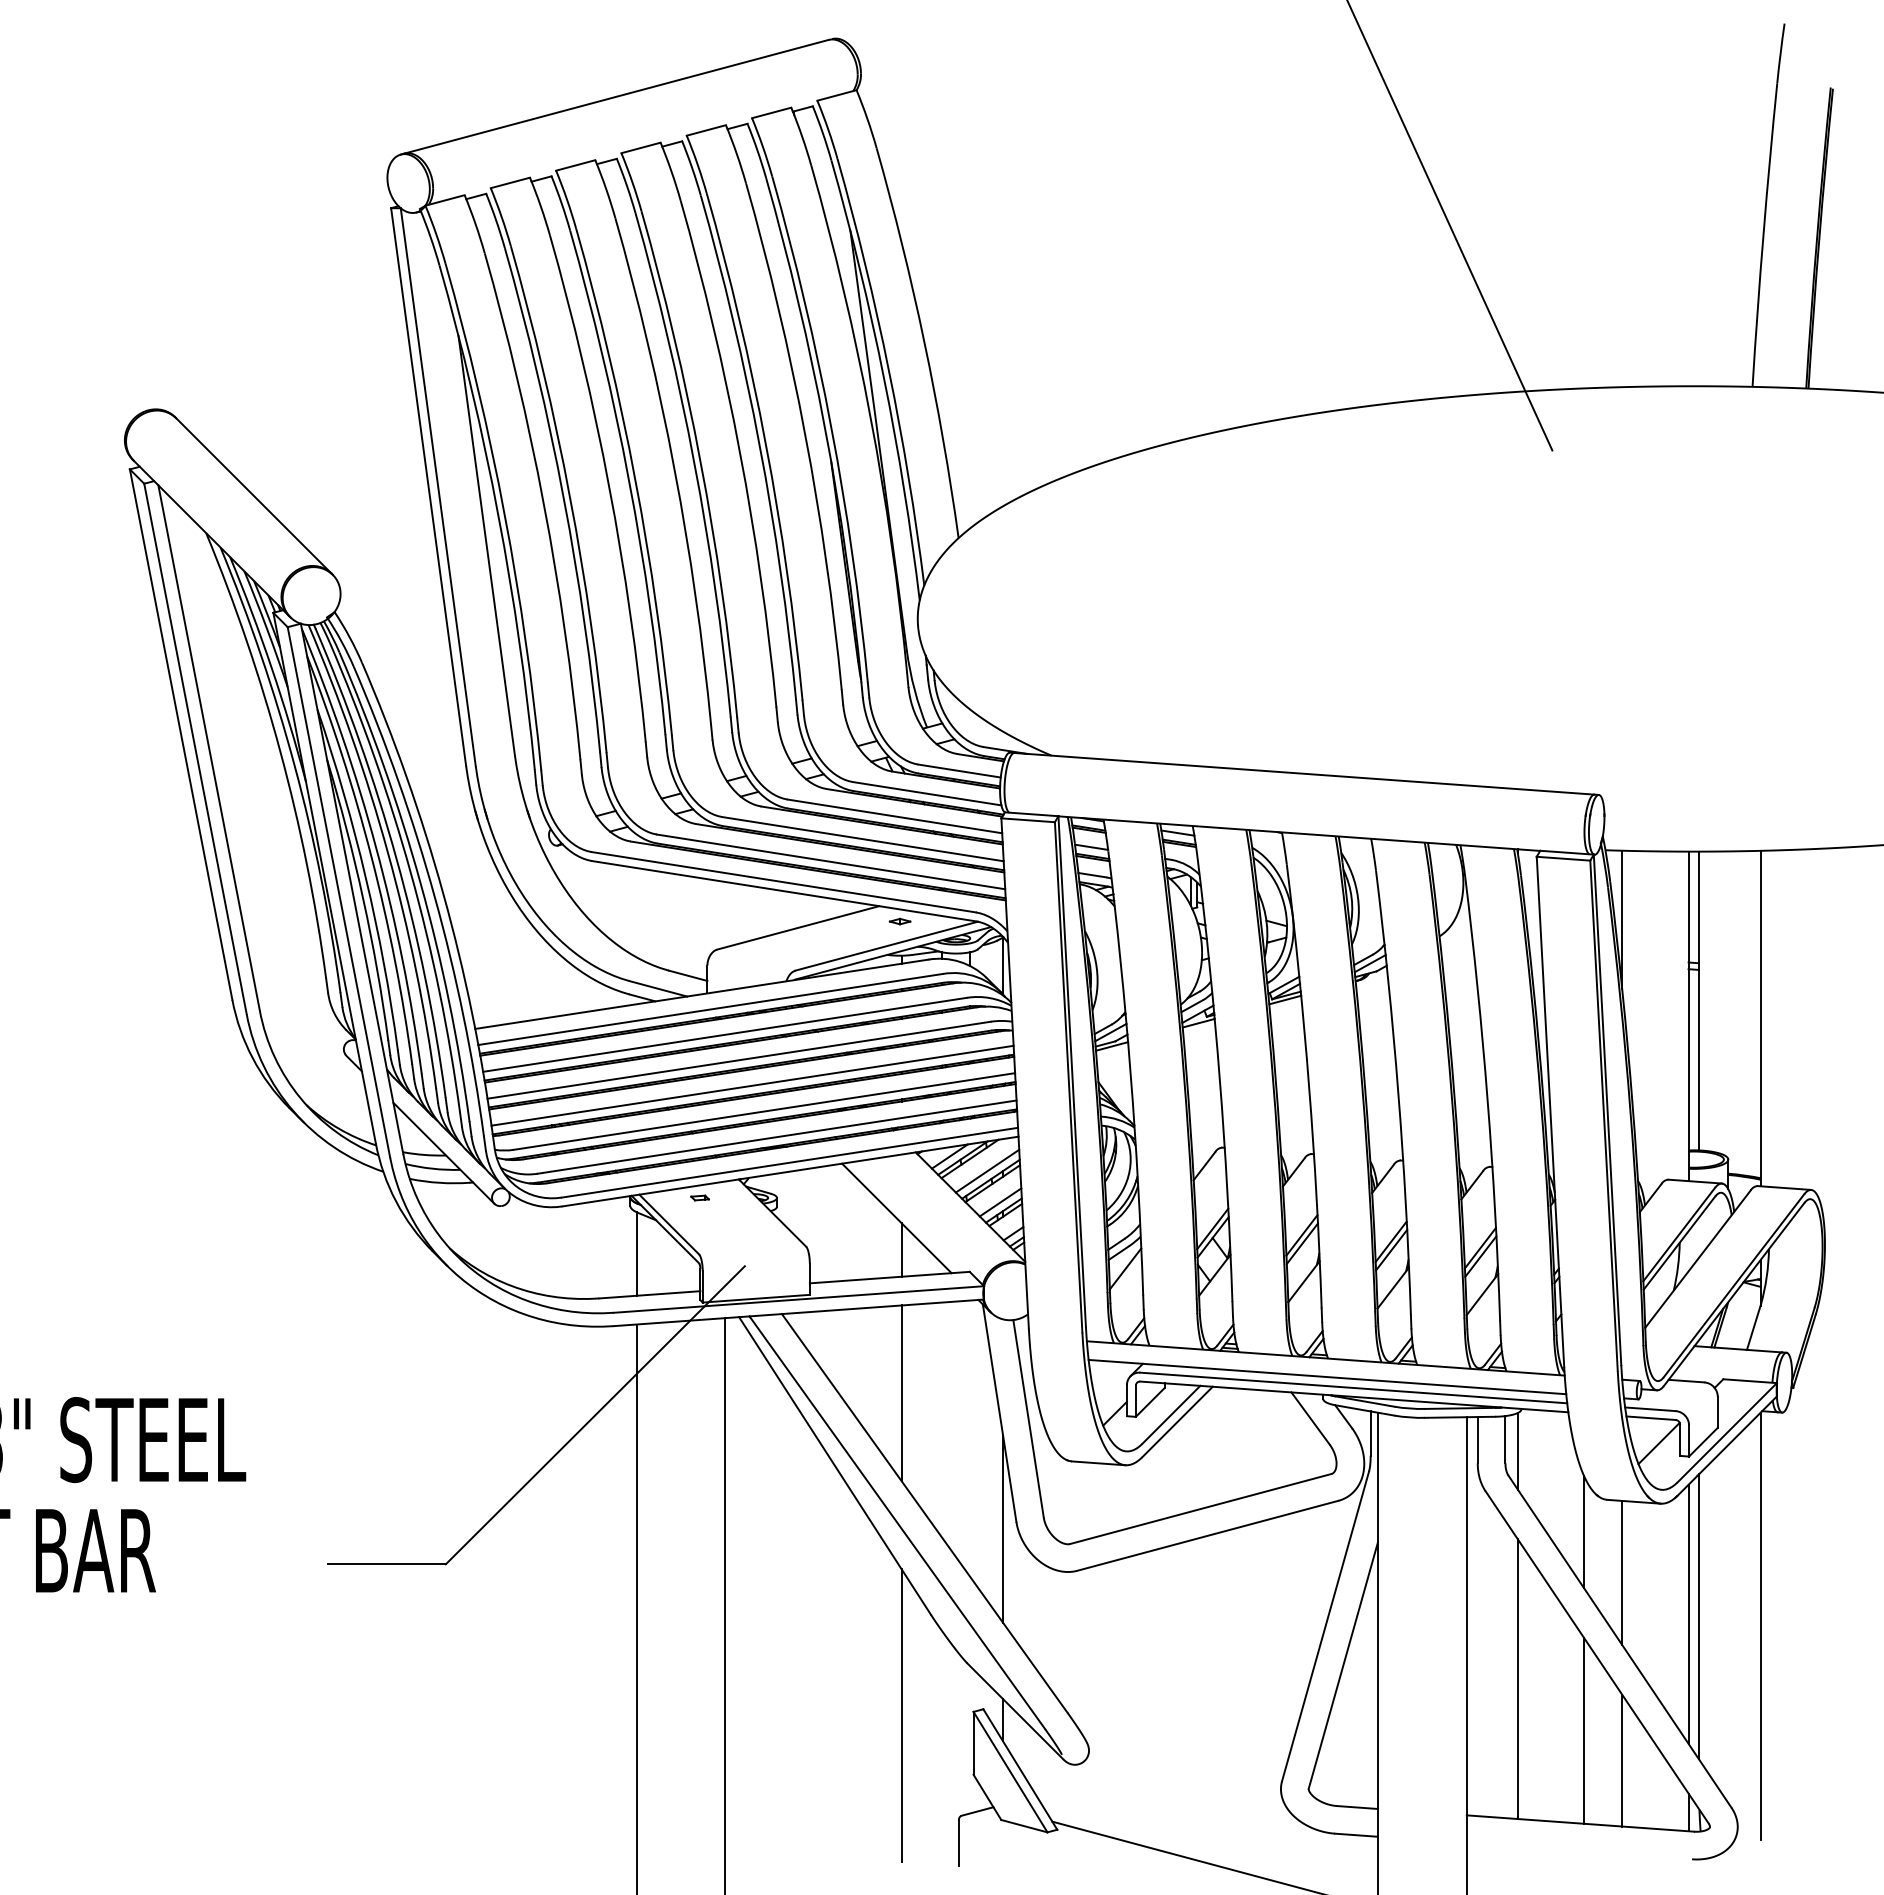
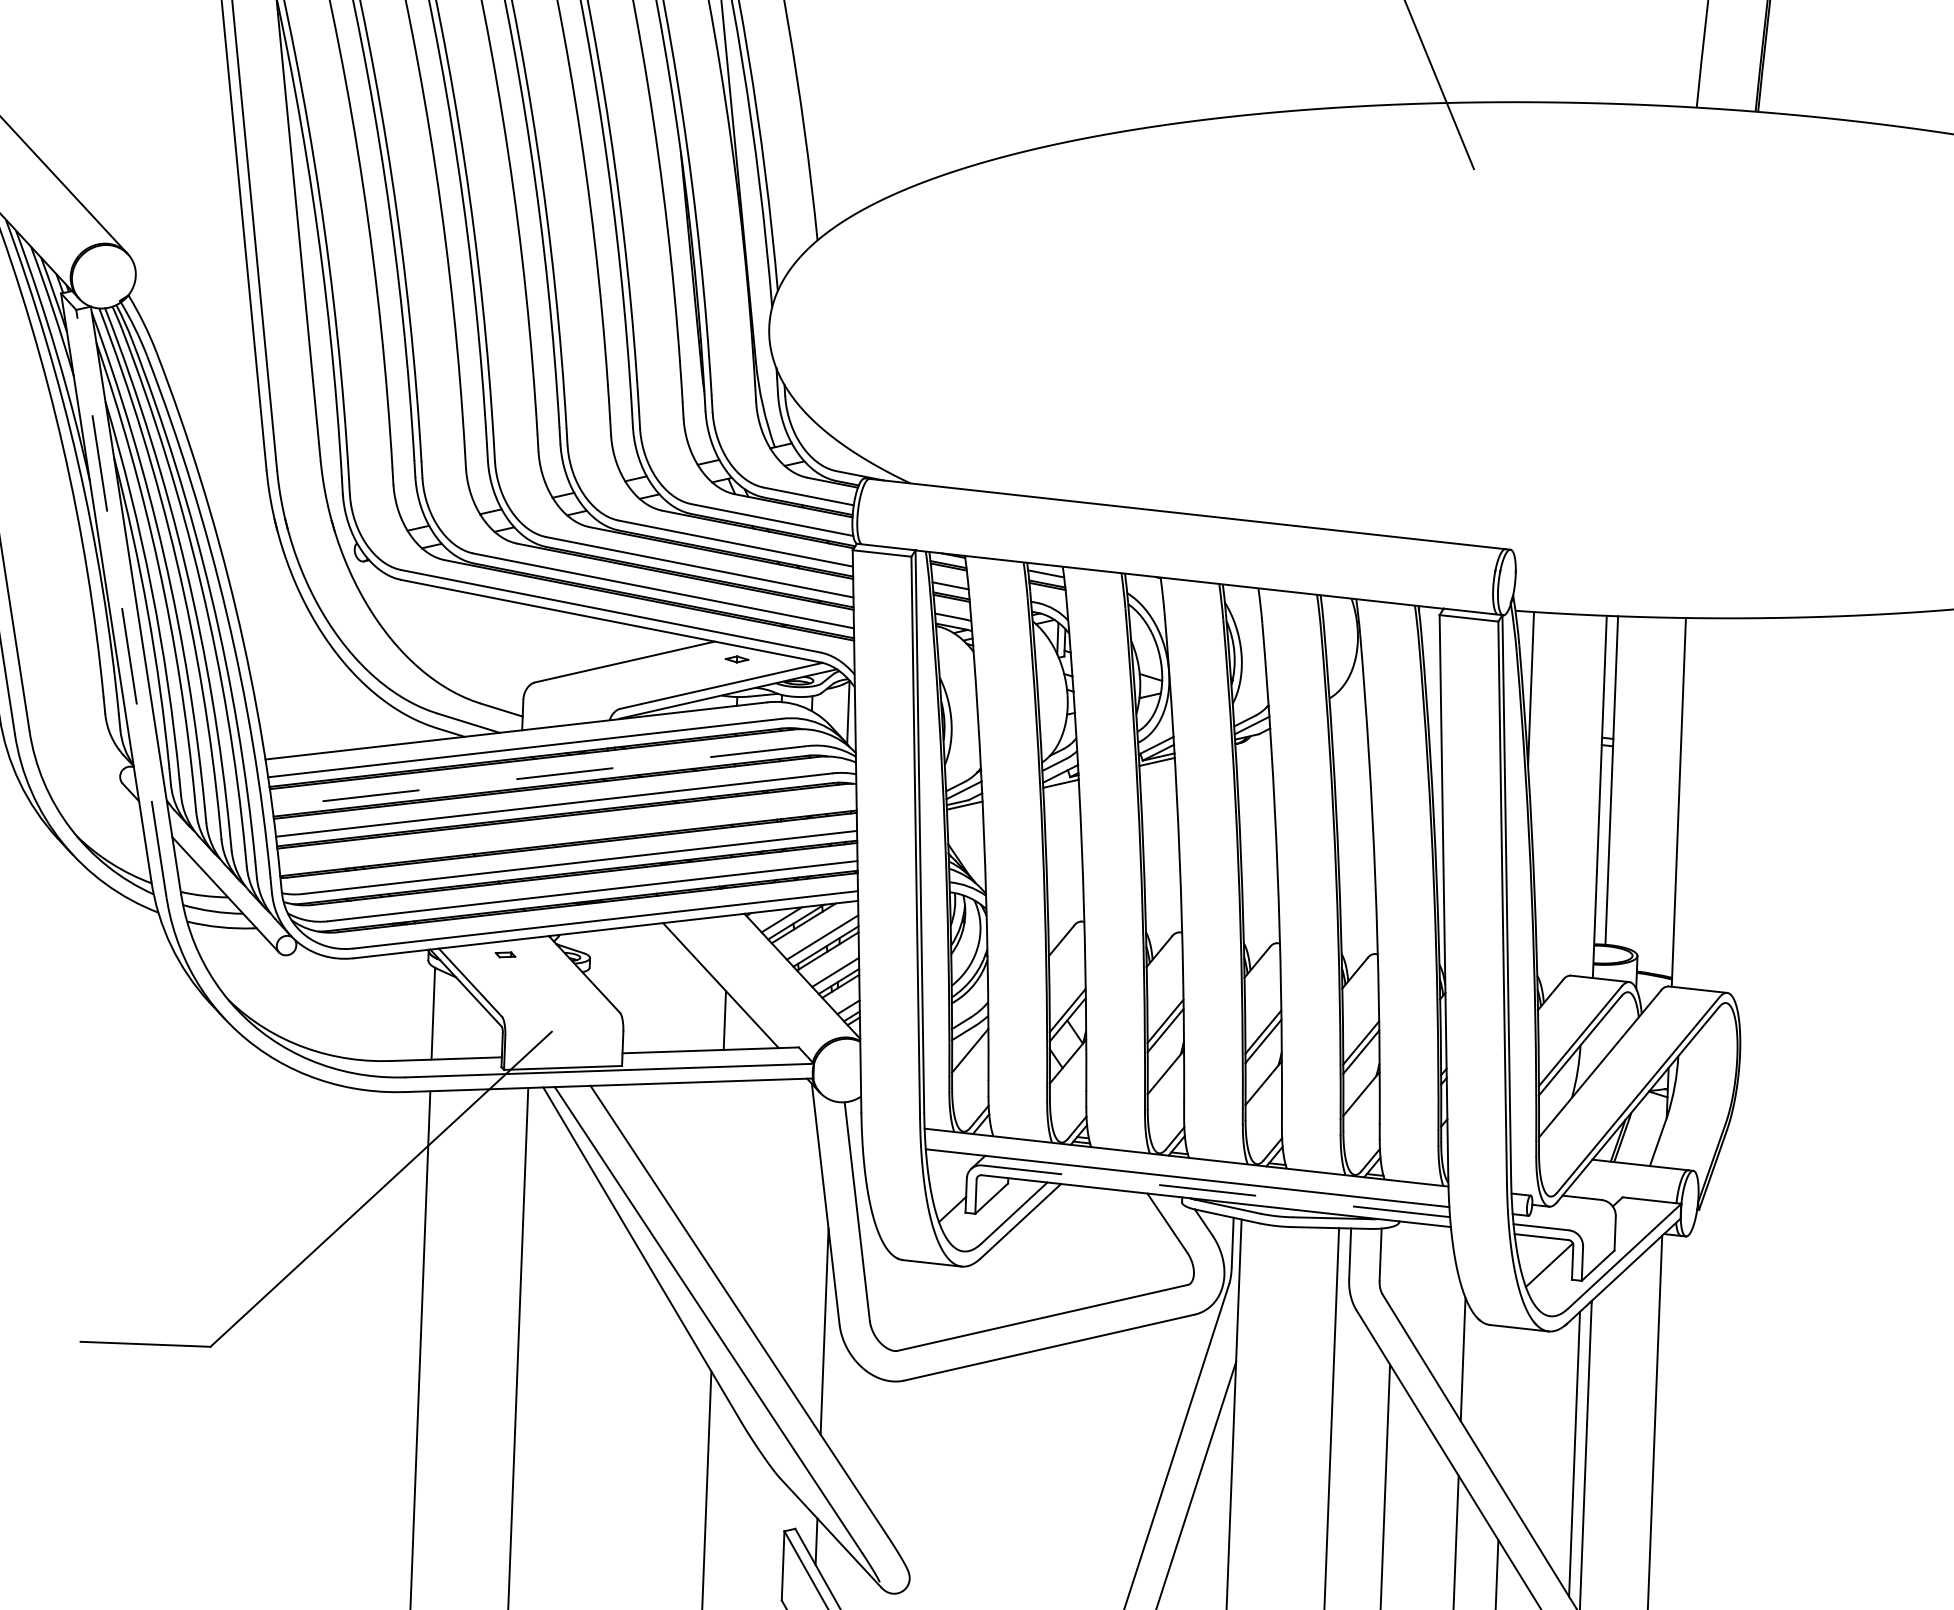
line: (338, 891) -> (120, 602), solid -> dashed
line: (724, 1034) -> (539, 776), solid -> dashed
line: (752, 1085) -> (567, 833), removed
line: (1353, 1387) -> (1215, 1190), solid -> dashed
line: (901, 1393) -> (718, 1178), removed
line: (1517, 1451) -> (1393, 1268), removed
line: (1622, 1572) -> (1503, 1405), removed

